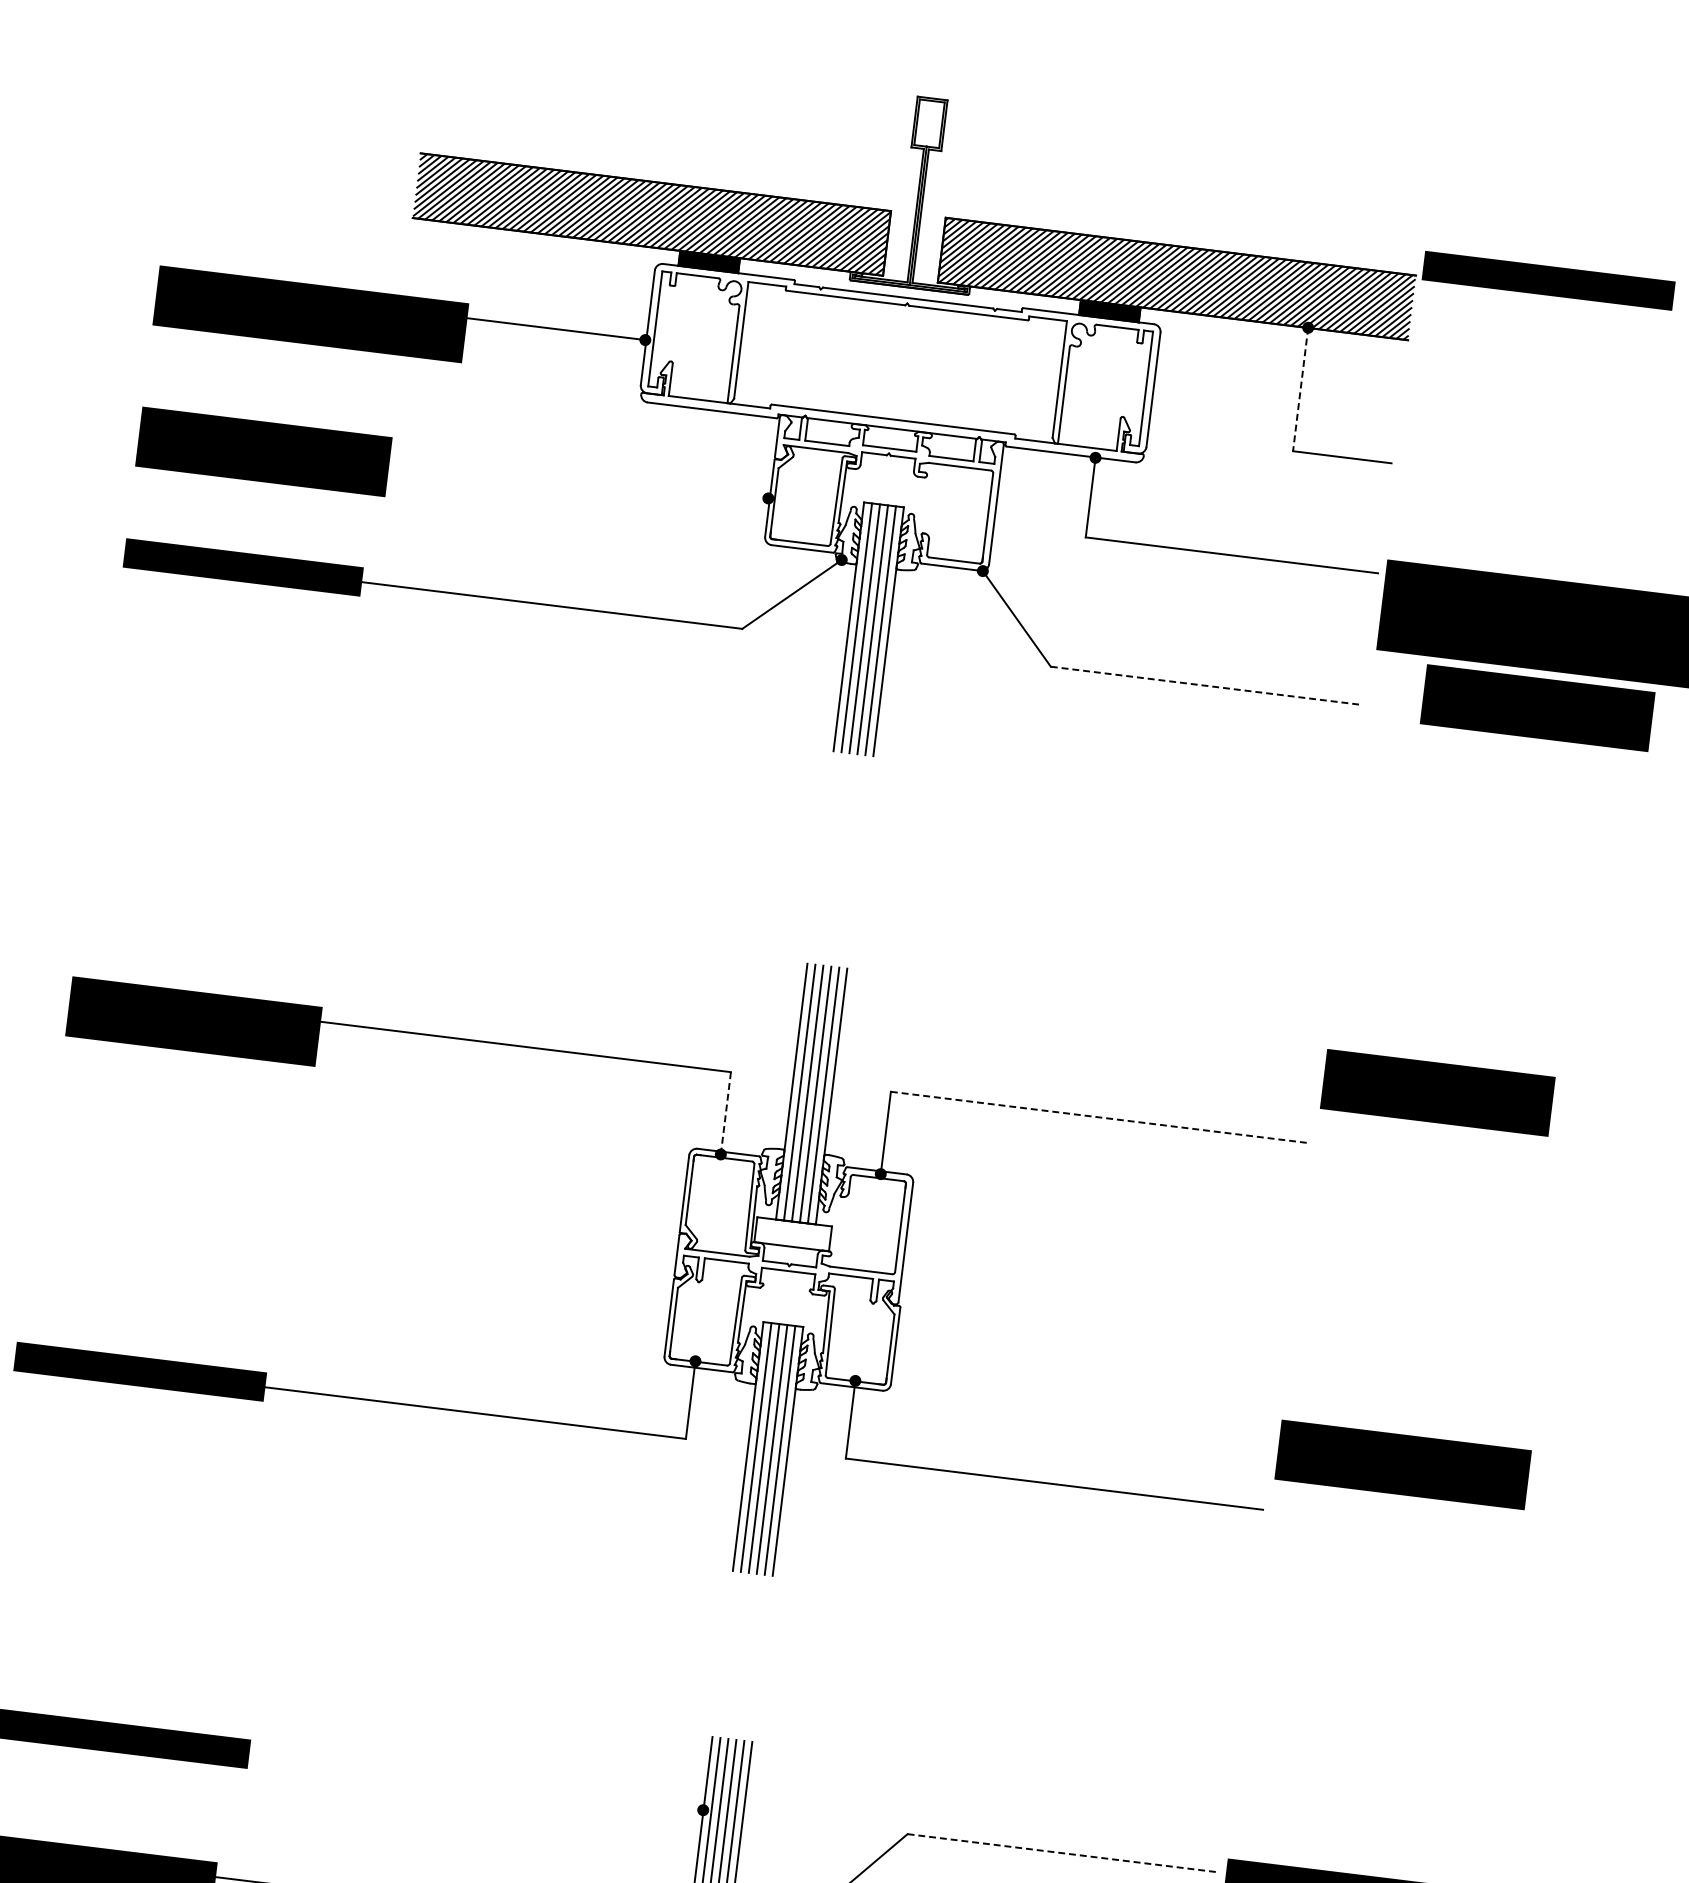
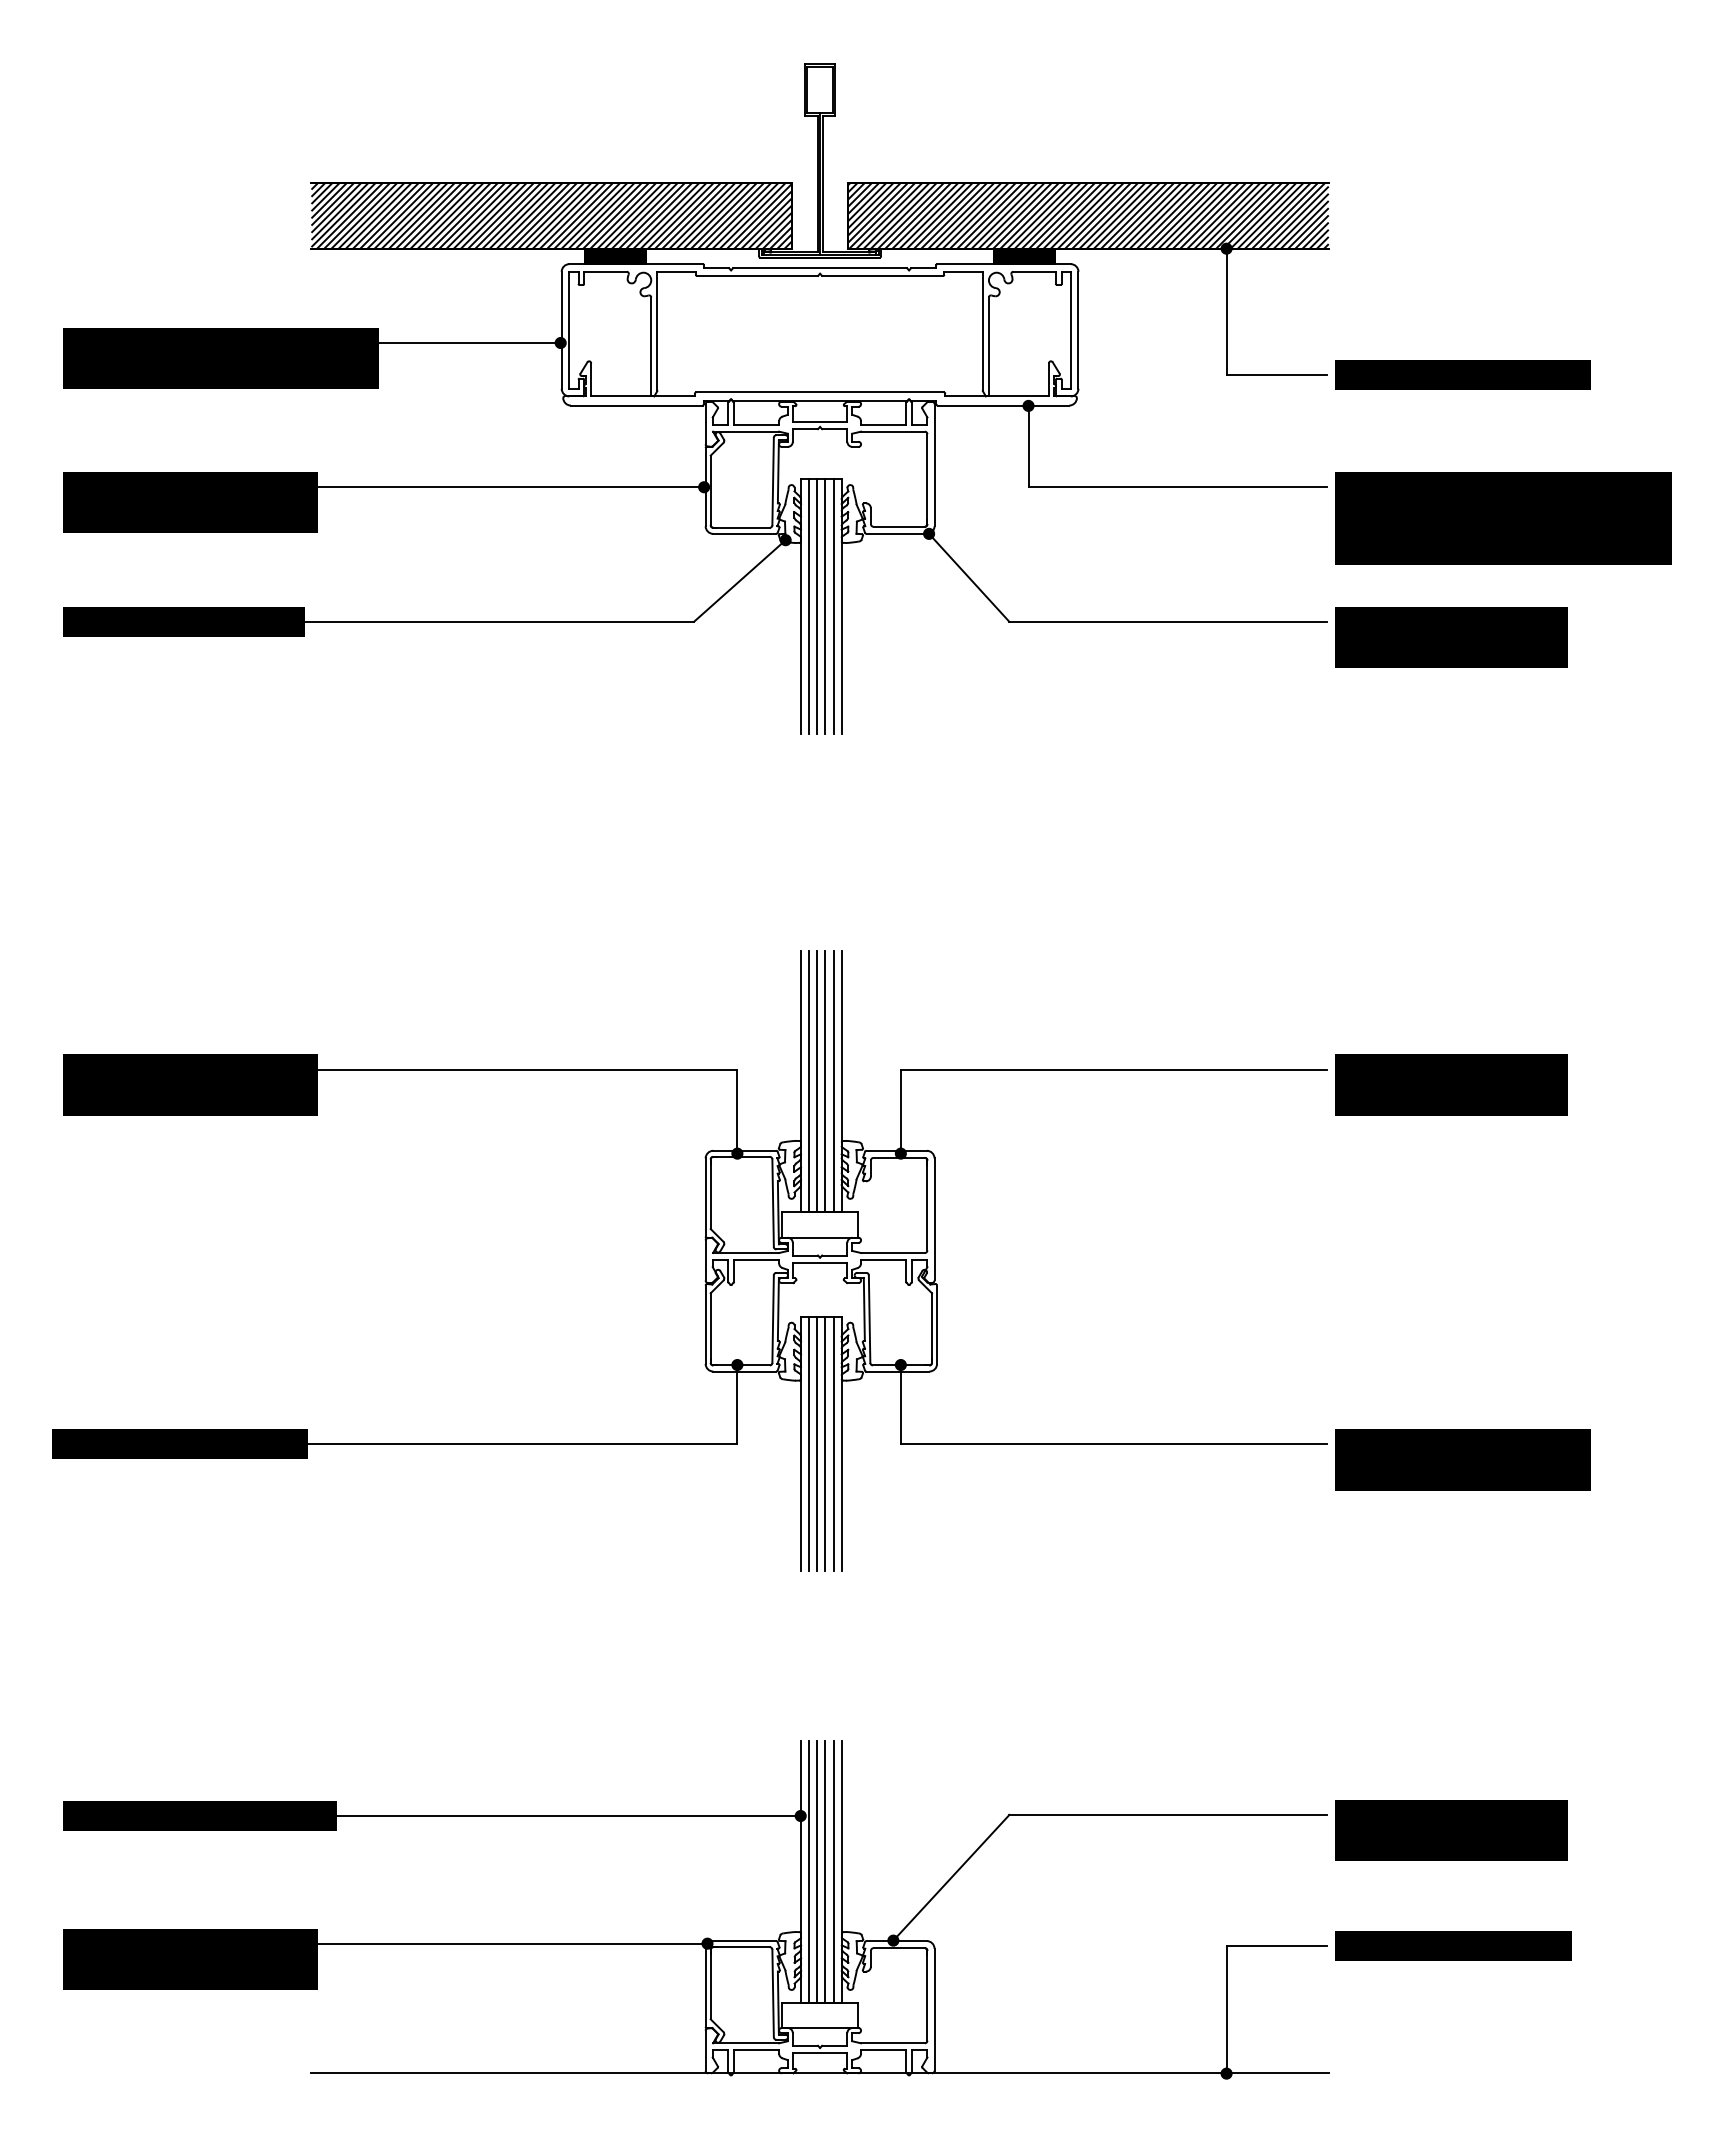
text: (1548, 280) -> (1462, 374), moved
line: (1300, 390) -> (1226, 312), dashed -> solid
line: (557, 472) -> (488, 487), added
line: (1206, 685) -> (1168, 621), dashed -> solid
text: (1537, 708) -> (1451, 637), moved
text: (1437, 1092) -> (1451, 1084), moved
line: (726, 1113) -> (737, 1111), dashed -> solid
line: (1099, 1117) -> (1114, 1069), dashed -> solid
text: (1402, 1464) -> (1462, 1459), moved
line: (451, 1779) -> (543, 1816), added
line: (1063, 1852) -> (1168, 1814), dashed -> solid

